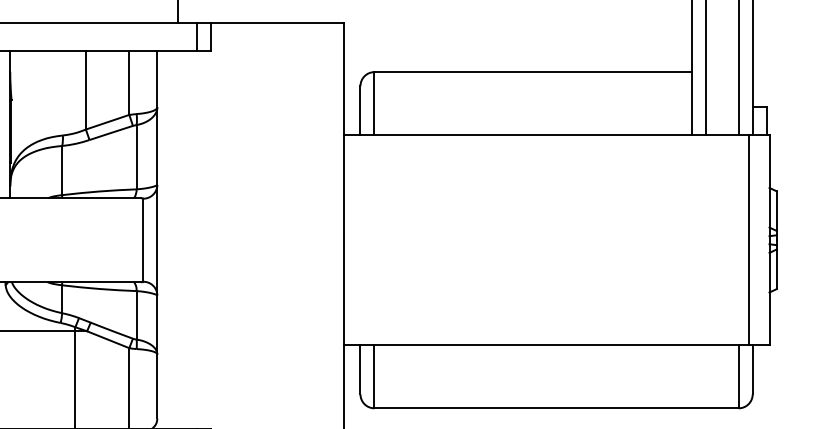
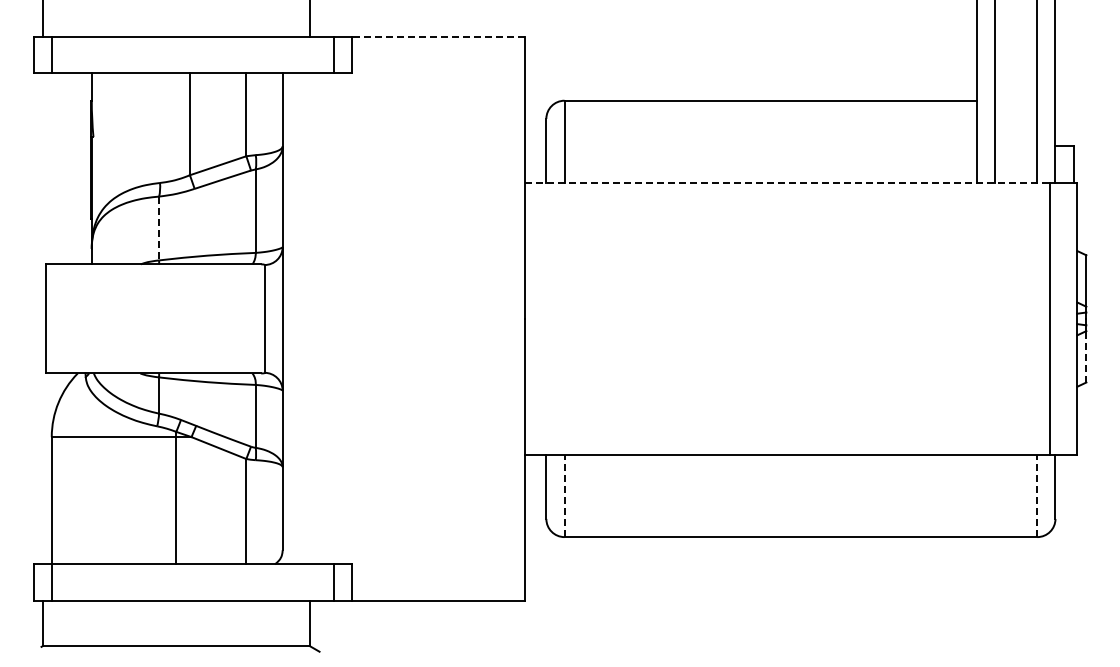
line: (276, 23) -> (437, 37), solid -> dashed
line: (546, 135) -> (787, 182), solid -> dashed
line: (62, 170) -> (159, 228), solid -> dashed
line: (776, 269) -> (1086, 356), solid -> dashed
line: (374, 377) -> (564, 496), solid -> dashed
line: (738, 377) -> (1037, 496), solid -> dashed

